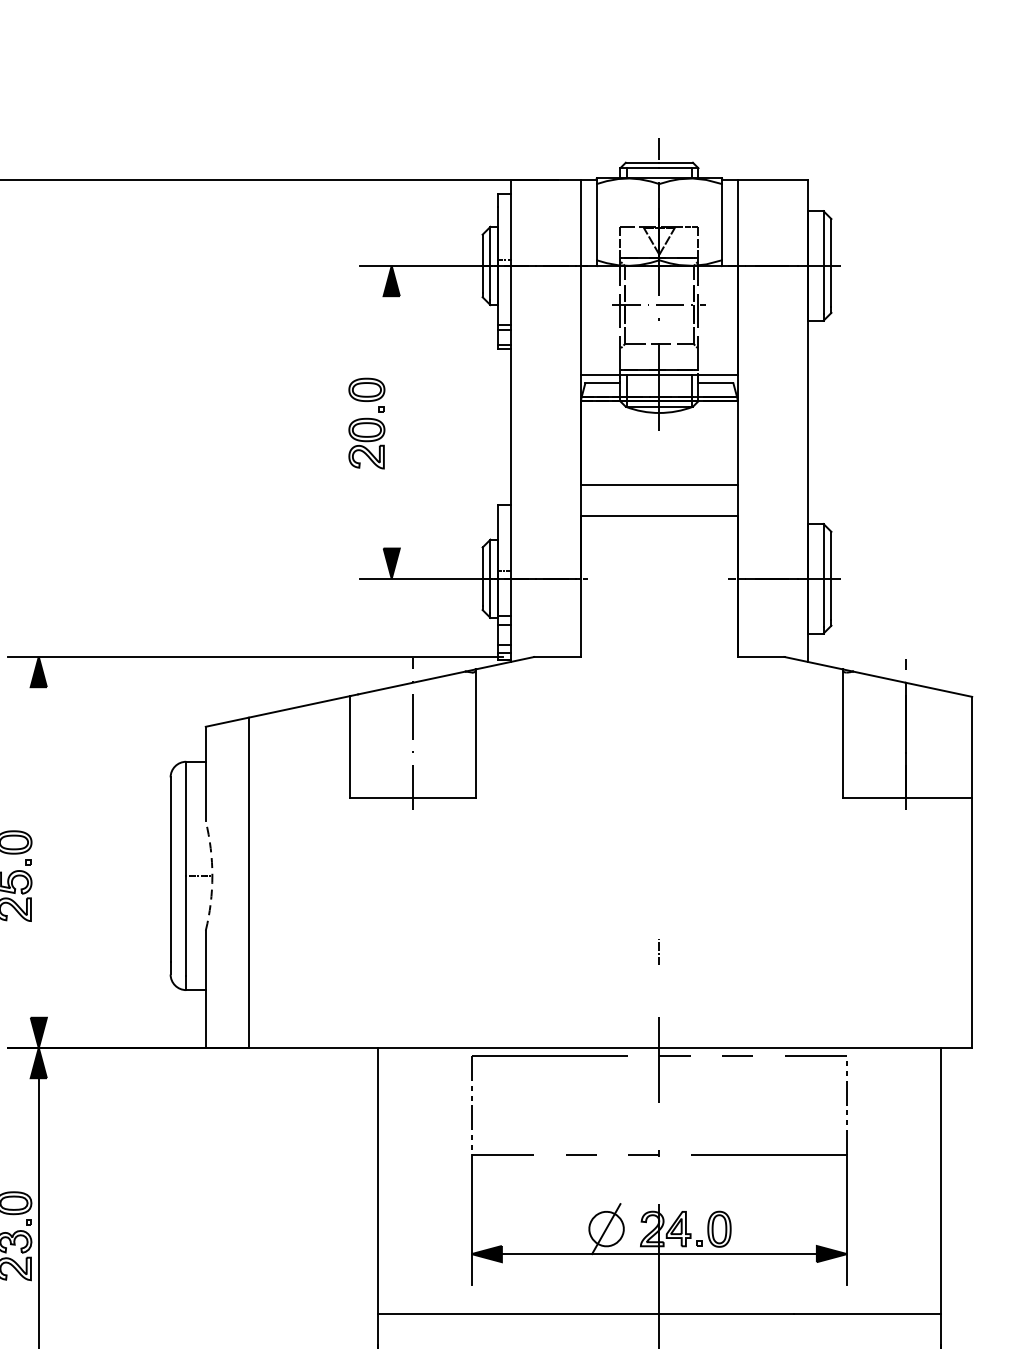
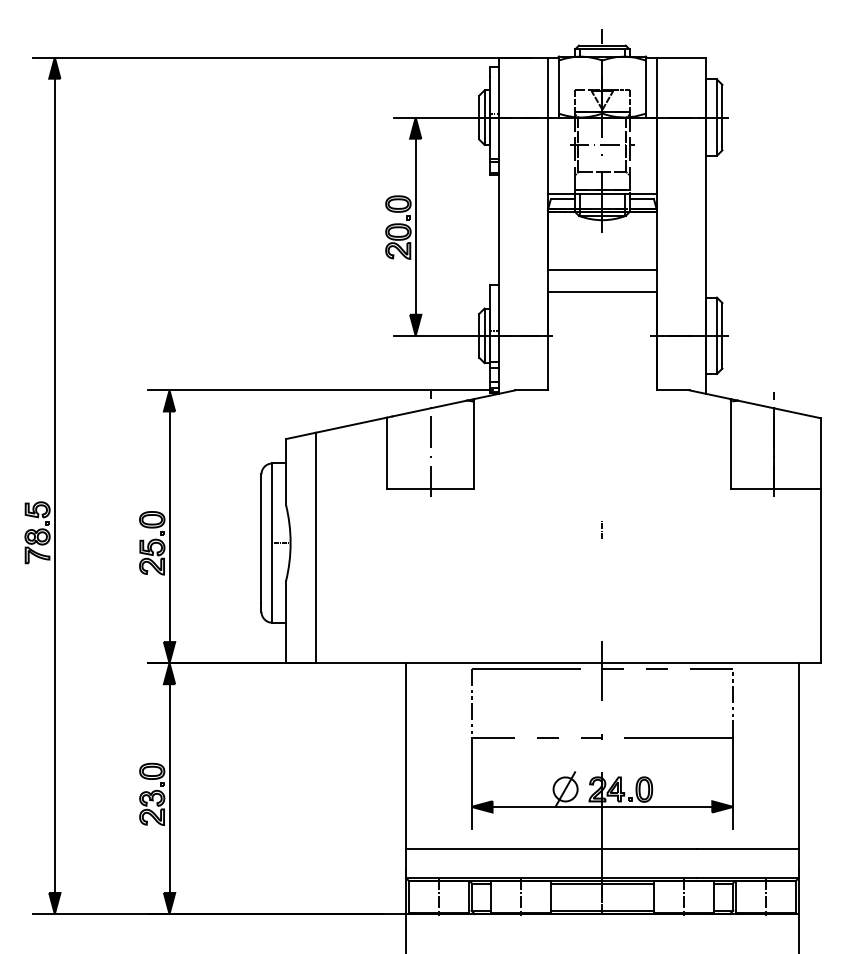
line: (391, 422) -> (415, 226), added
line: (38, 852) -> (169, 526), added
arc: (212, 876) -> (290, 543), dashed -> solid
line: (658, 949) -> (601, 528), moved

